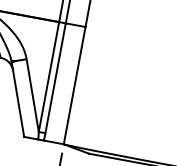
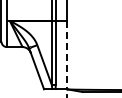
line: (74, 86) -> (67, 55), solid -> dashed

